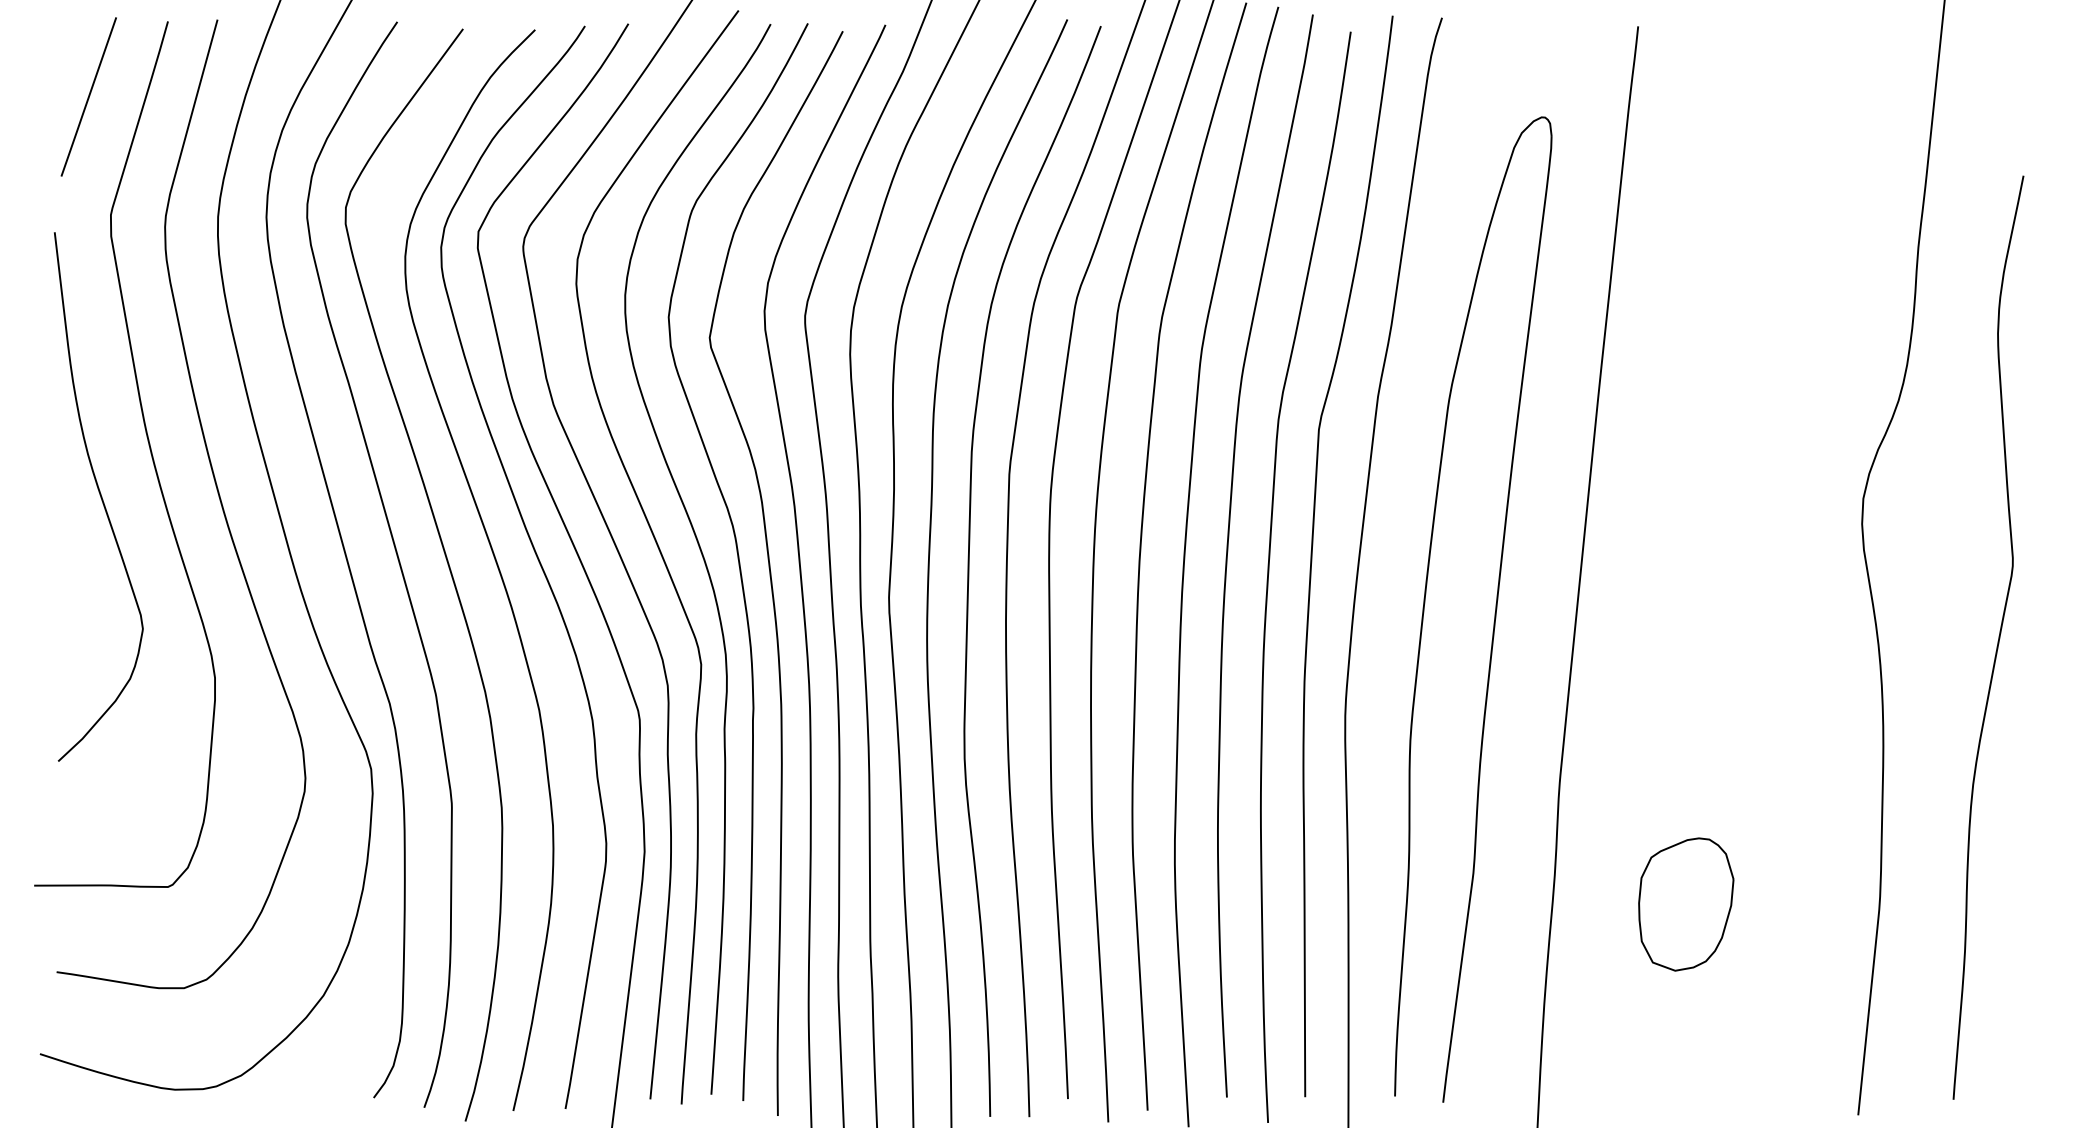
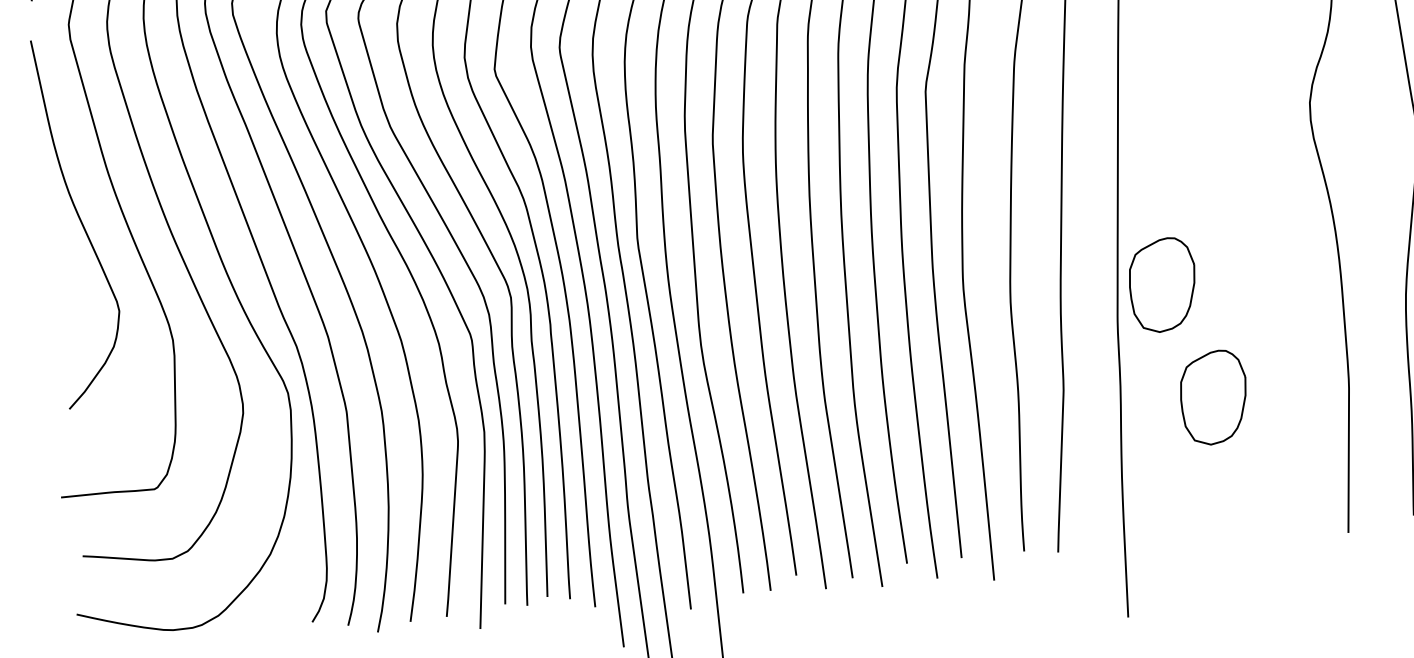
part: (1629, 737) -> (1163, 285), added

